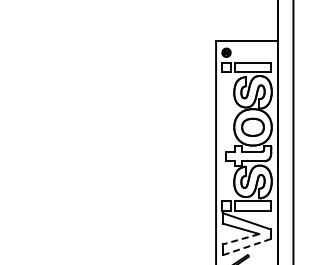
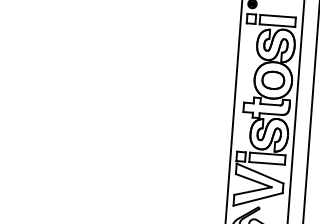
line: (240, 239) -> (252, 191), dashed -> solid
line: (247, 247) -> (258, 199), dashed -> solid

